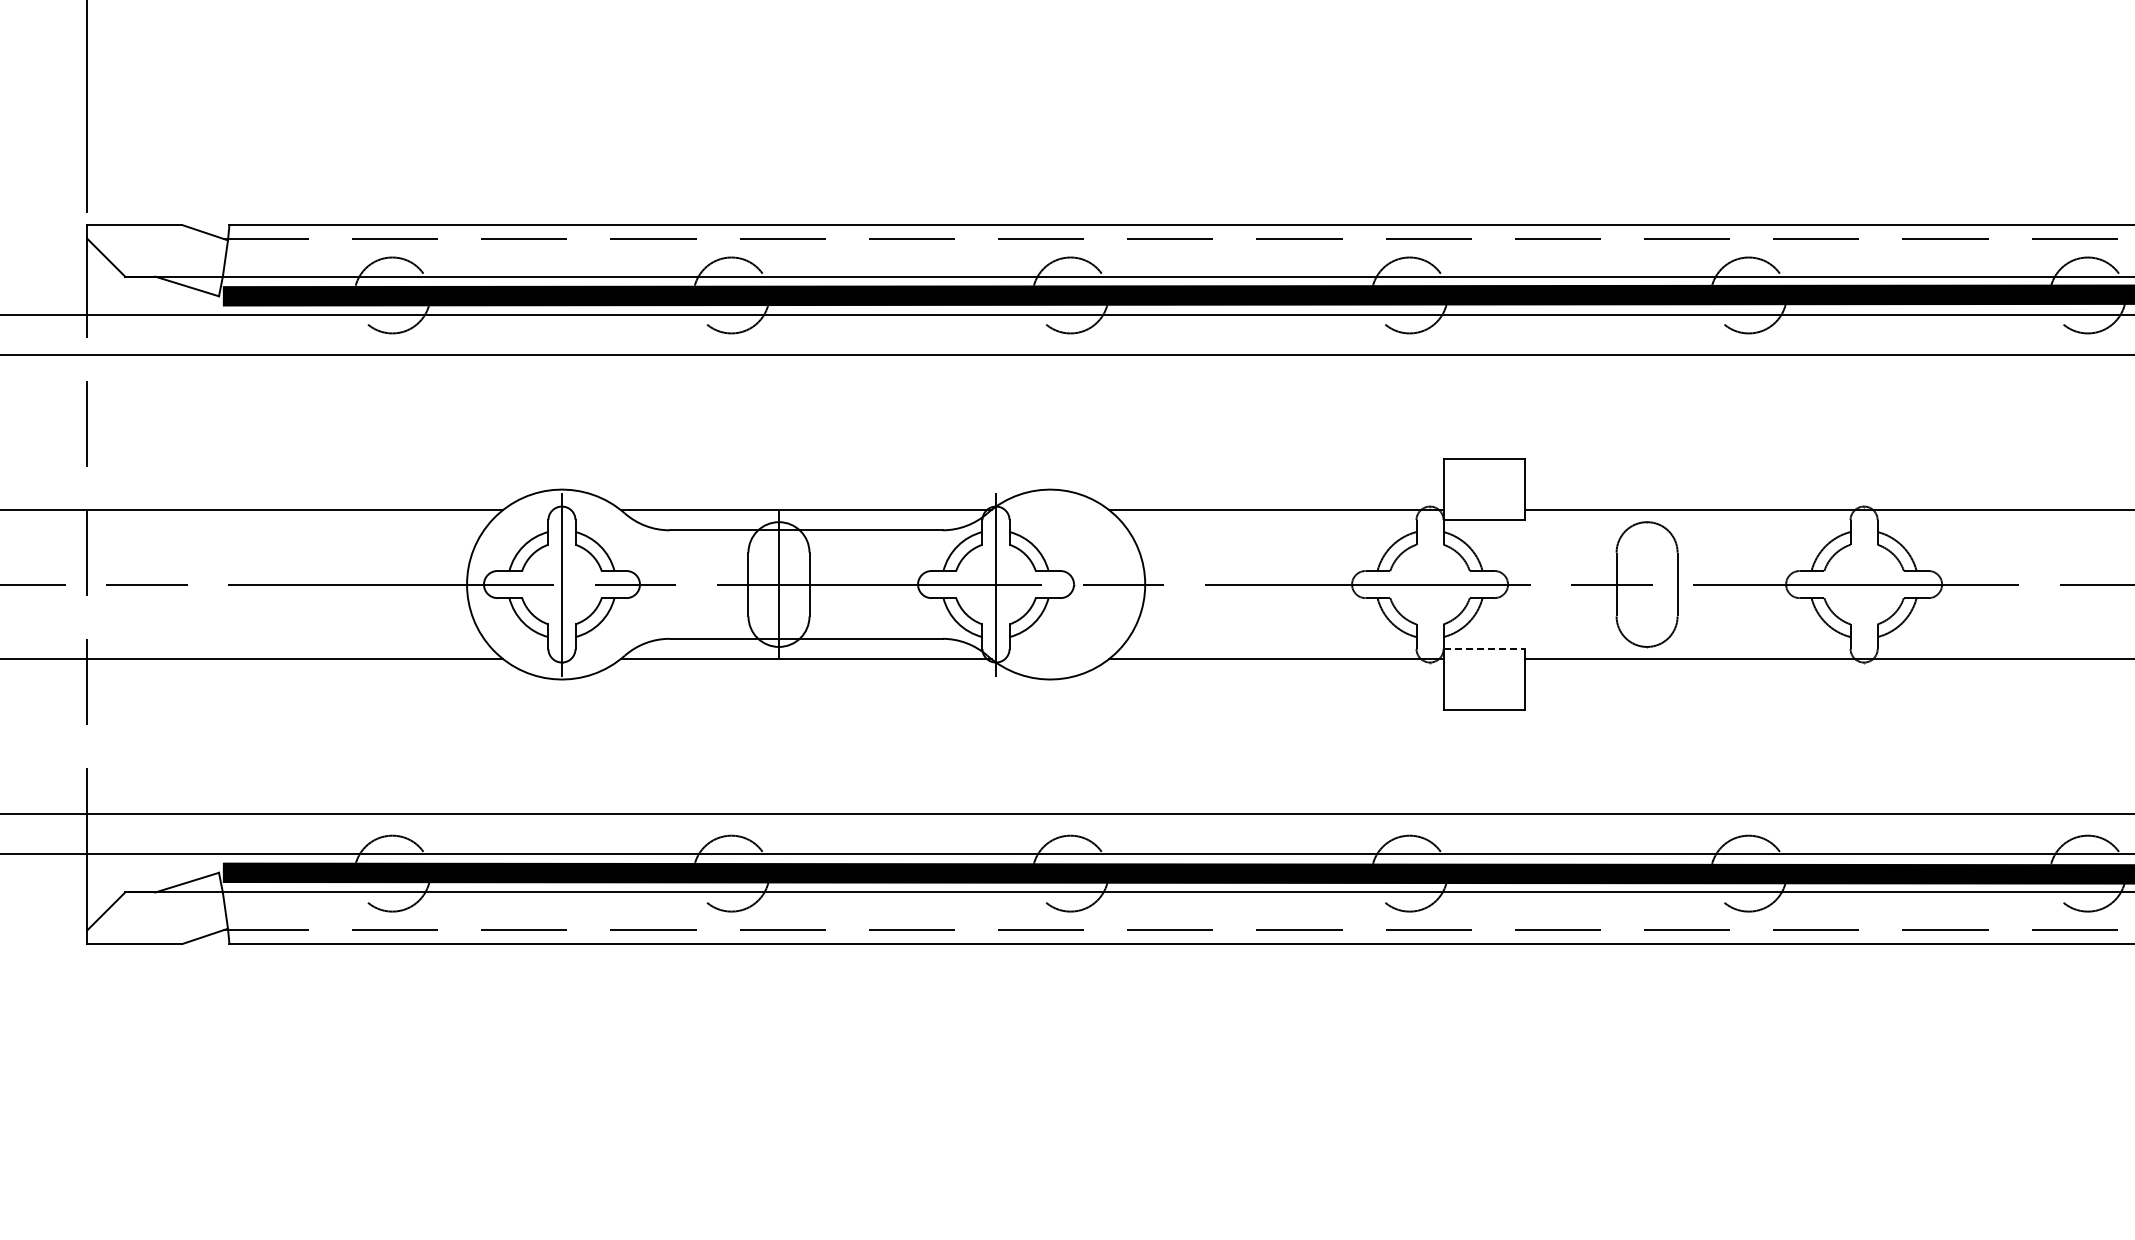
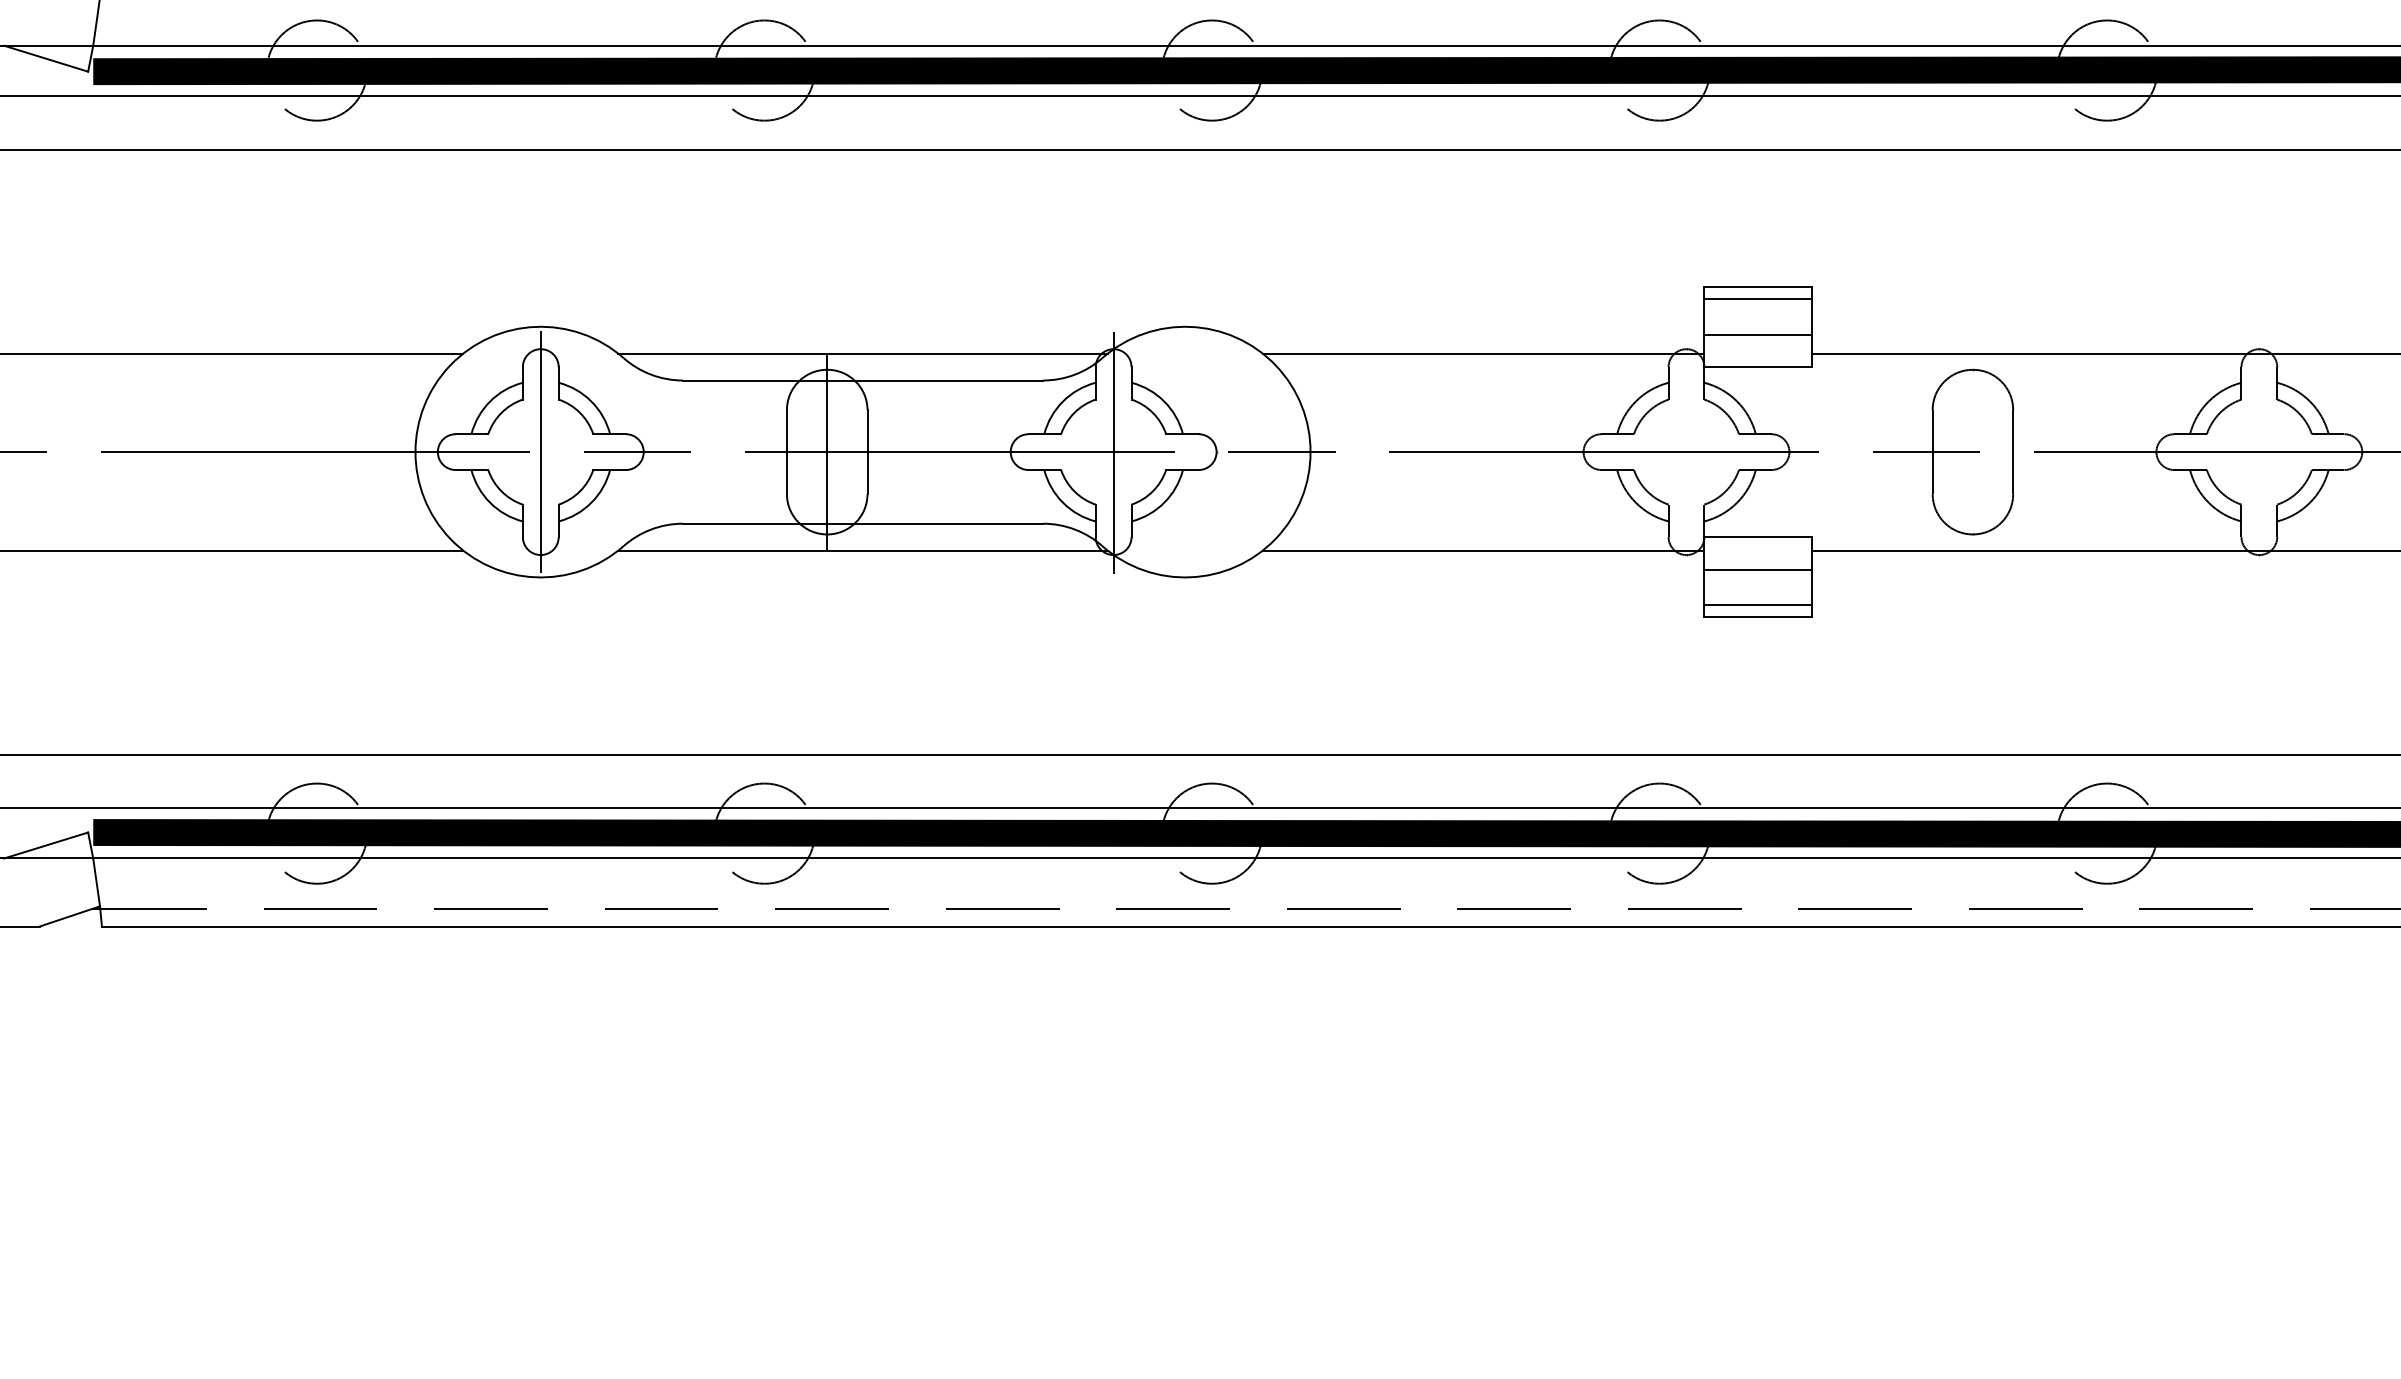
line: (1484, 468) -> (1758, 298), added
line: (1484, 495) -> (1758, 334), added
line: (1484, 648) -> (1758, 536), dashed -> solid
line: (1484, 673) -> (1758, 569), added
line: (1484, 700) -> (1758, 605), added

